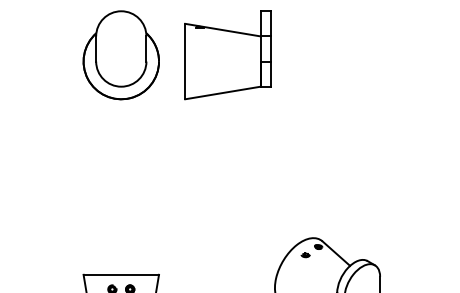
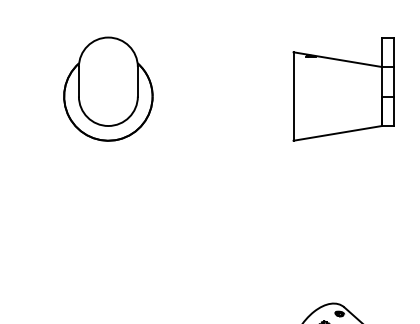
part: (227, 55) -> (343, 89), moved

